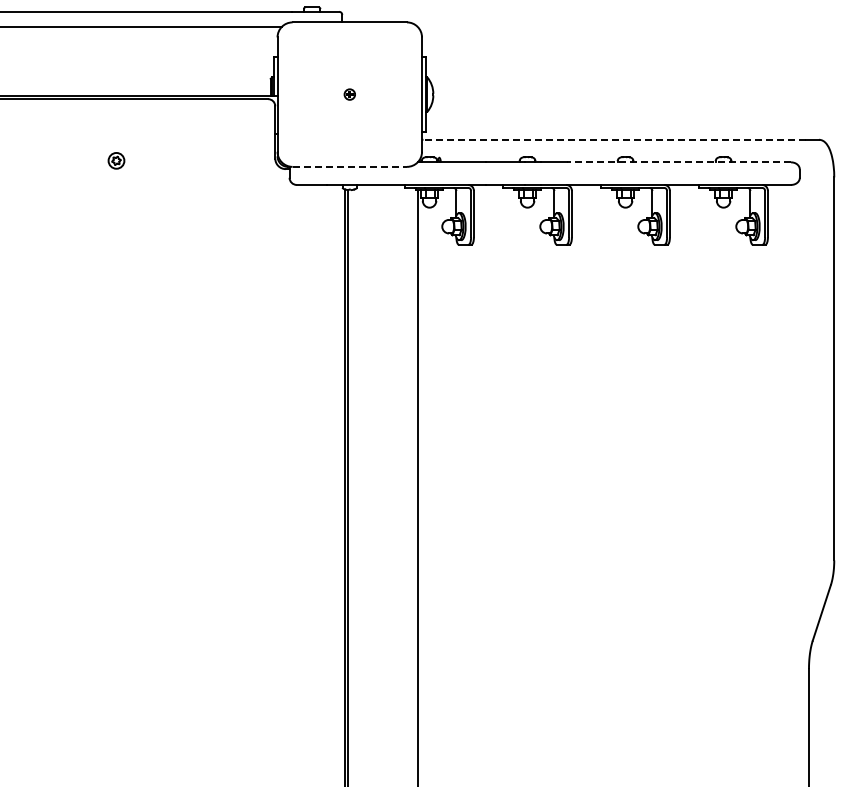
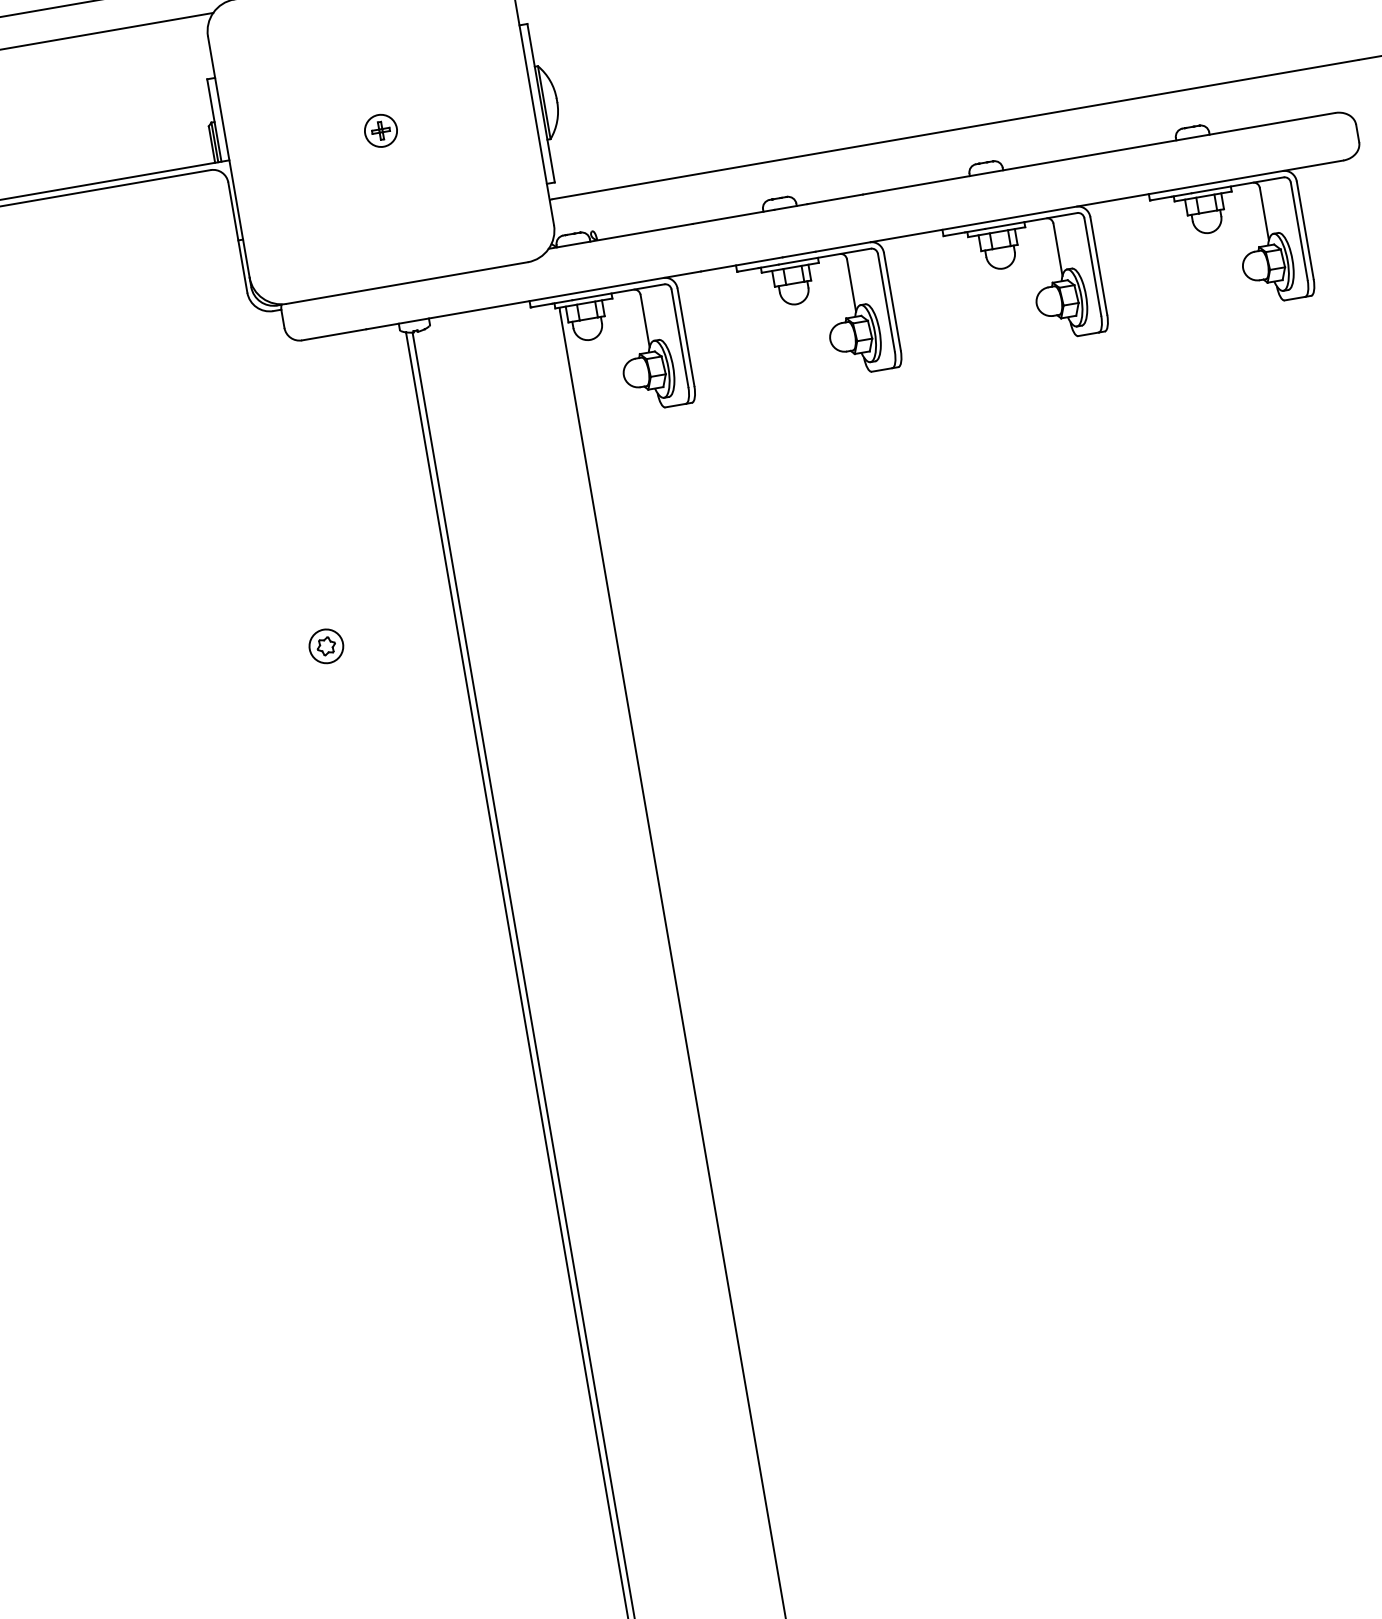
part: (349, 94) -> (380, 130), size x1.43
line: (614, 139) -> (954, 129), dashed -> solid
line: (678, 162) -> (1098, 154), dashed -> solid
line: (350, 166) -> (408, 281), dashed -> solid
part: (283, 327) -> (326, 645), added

